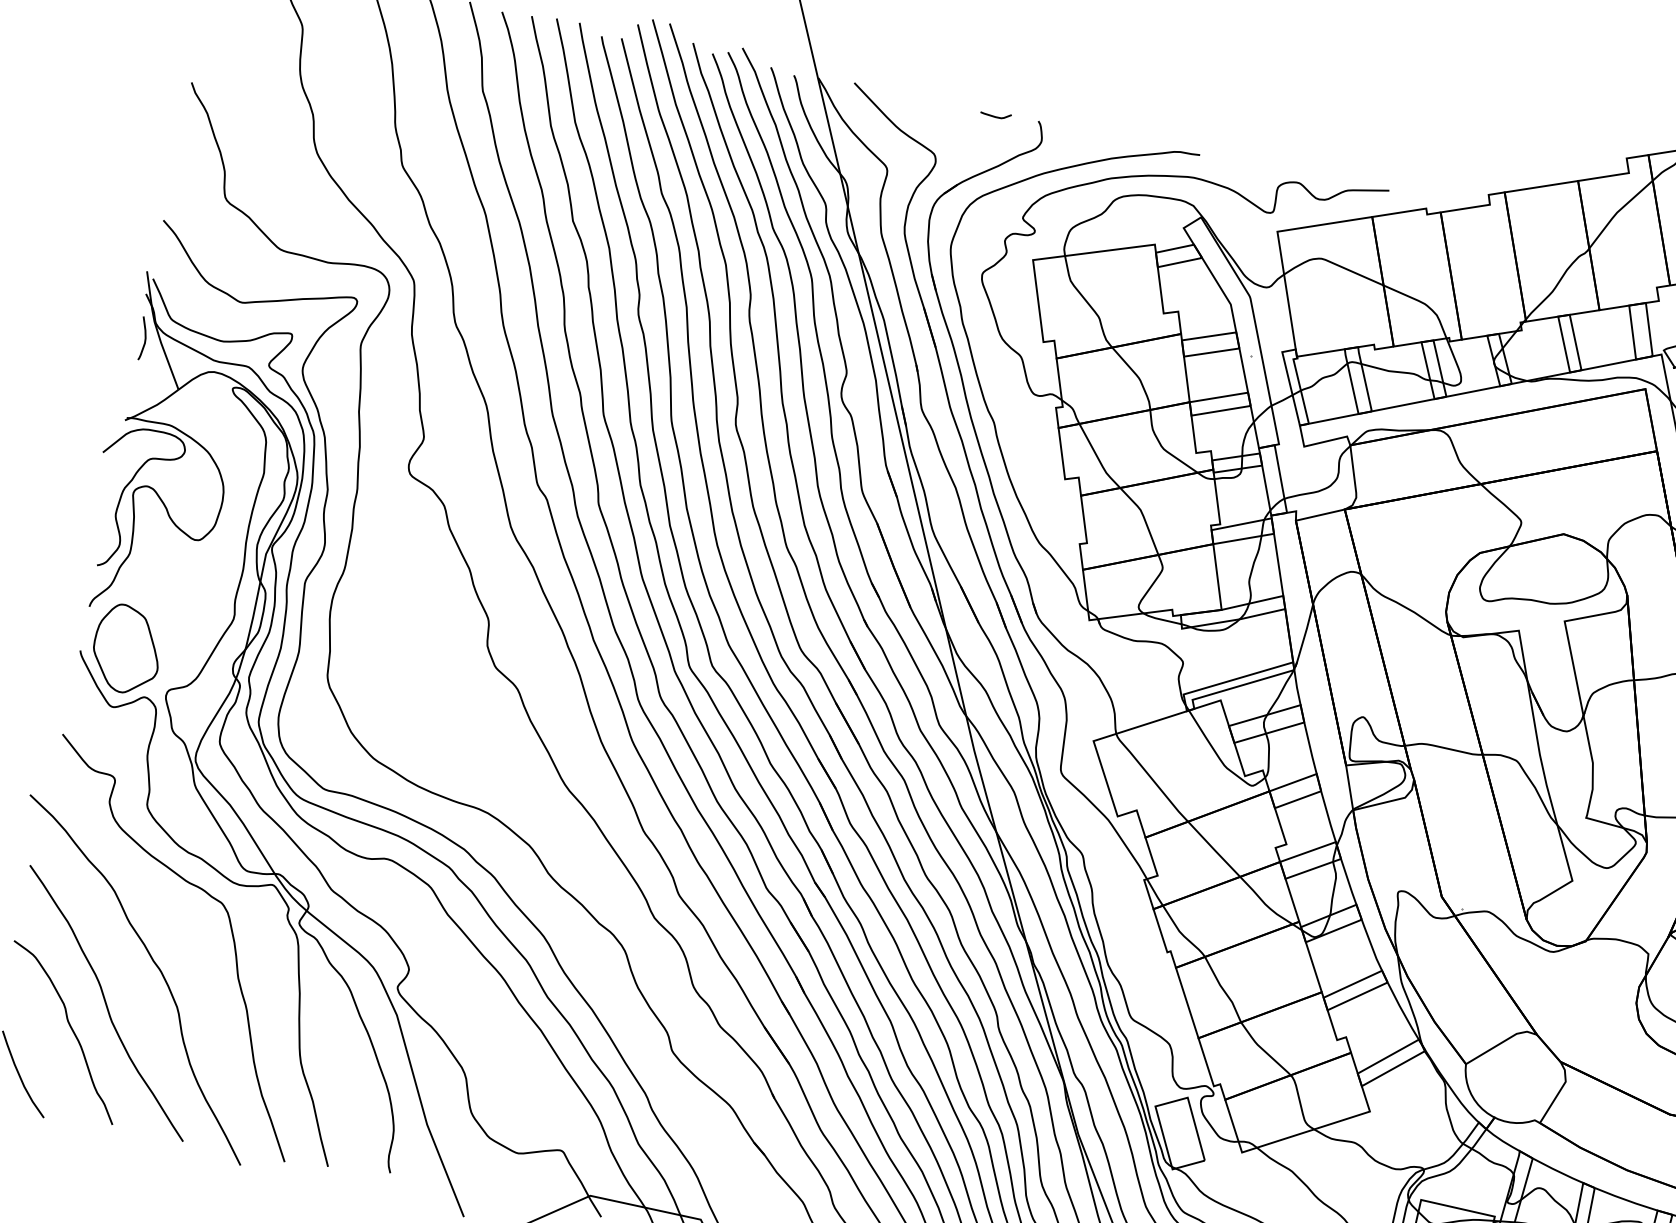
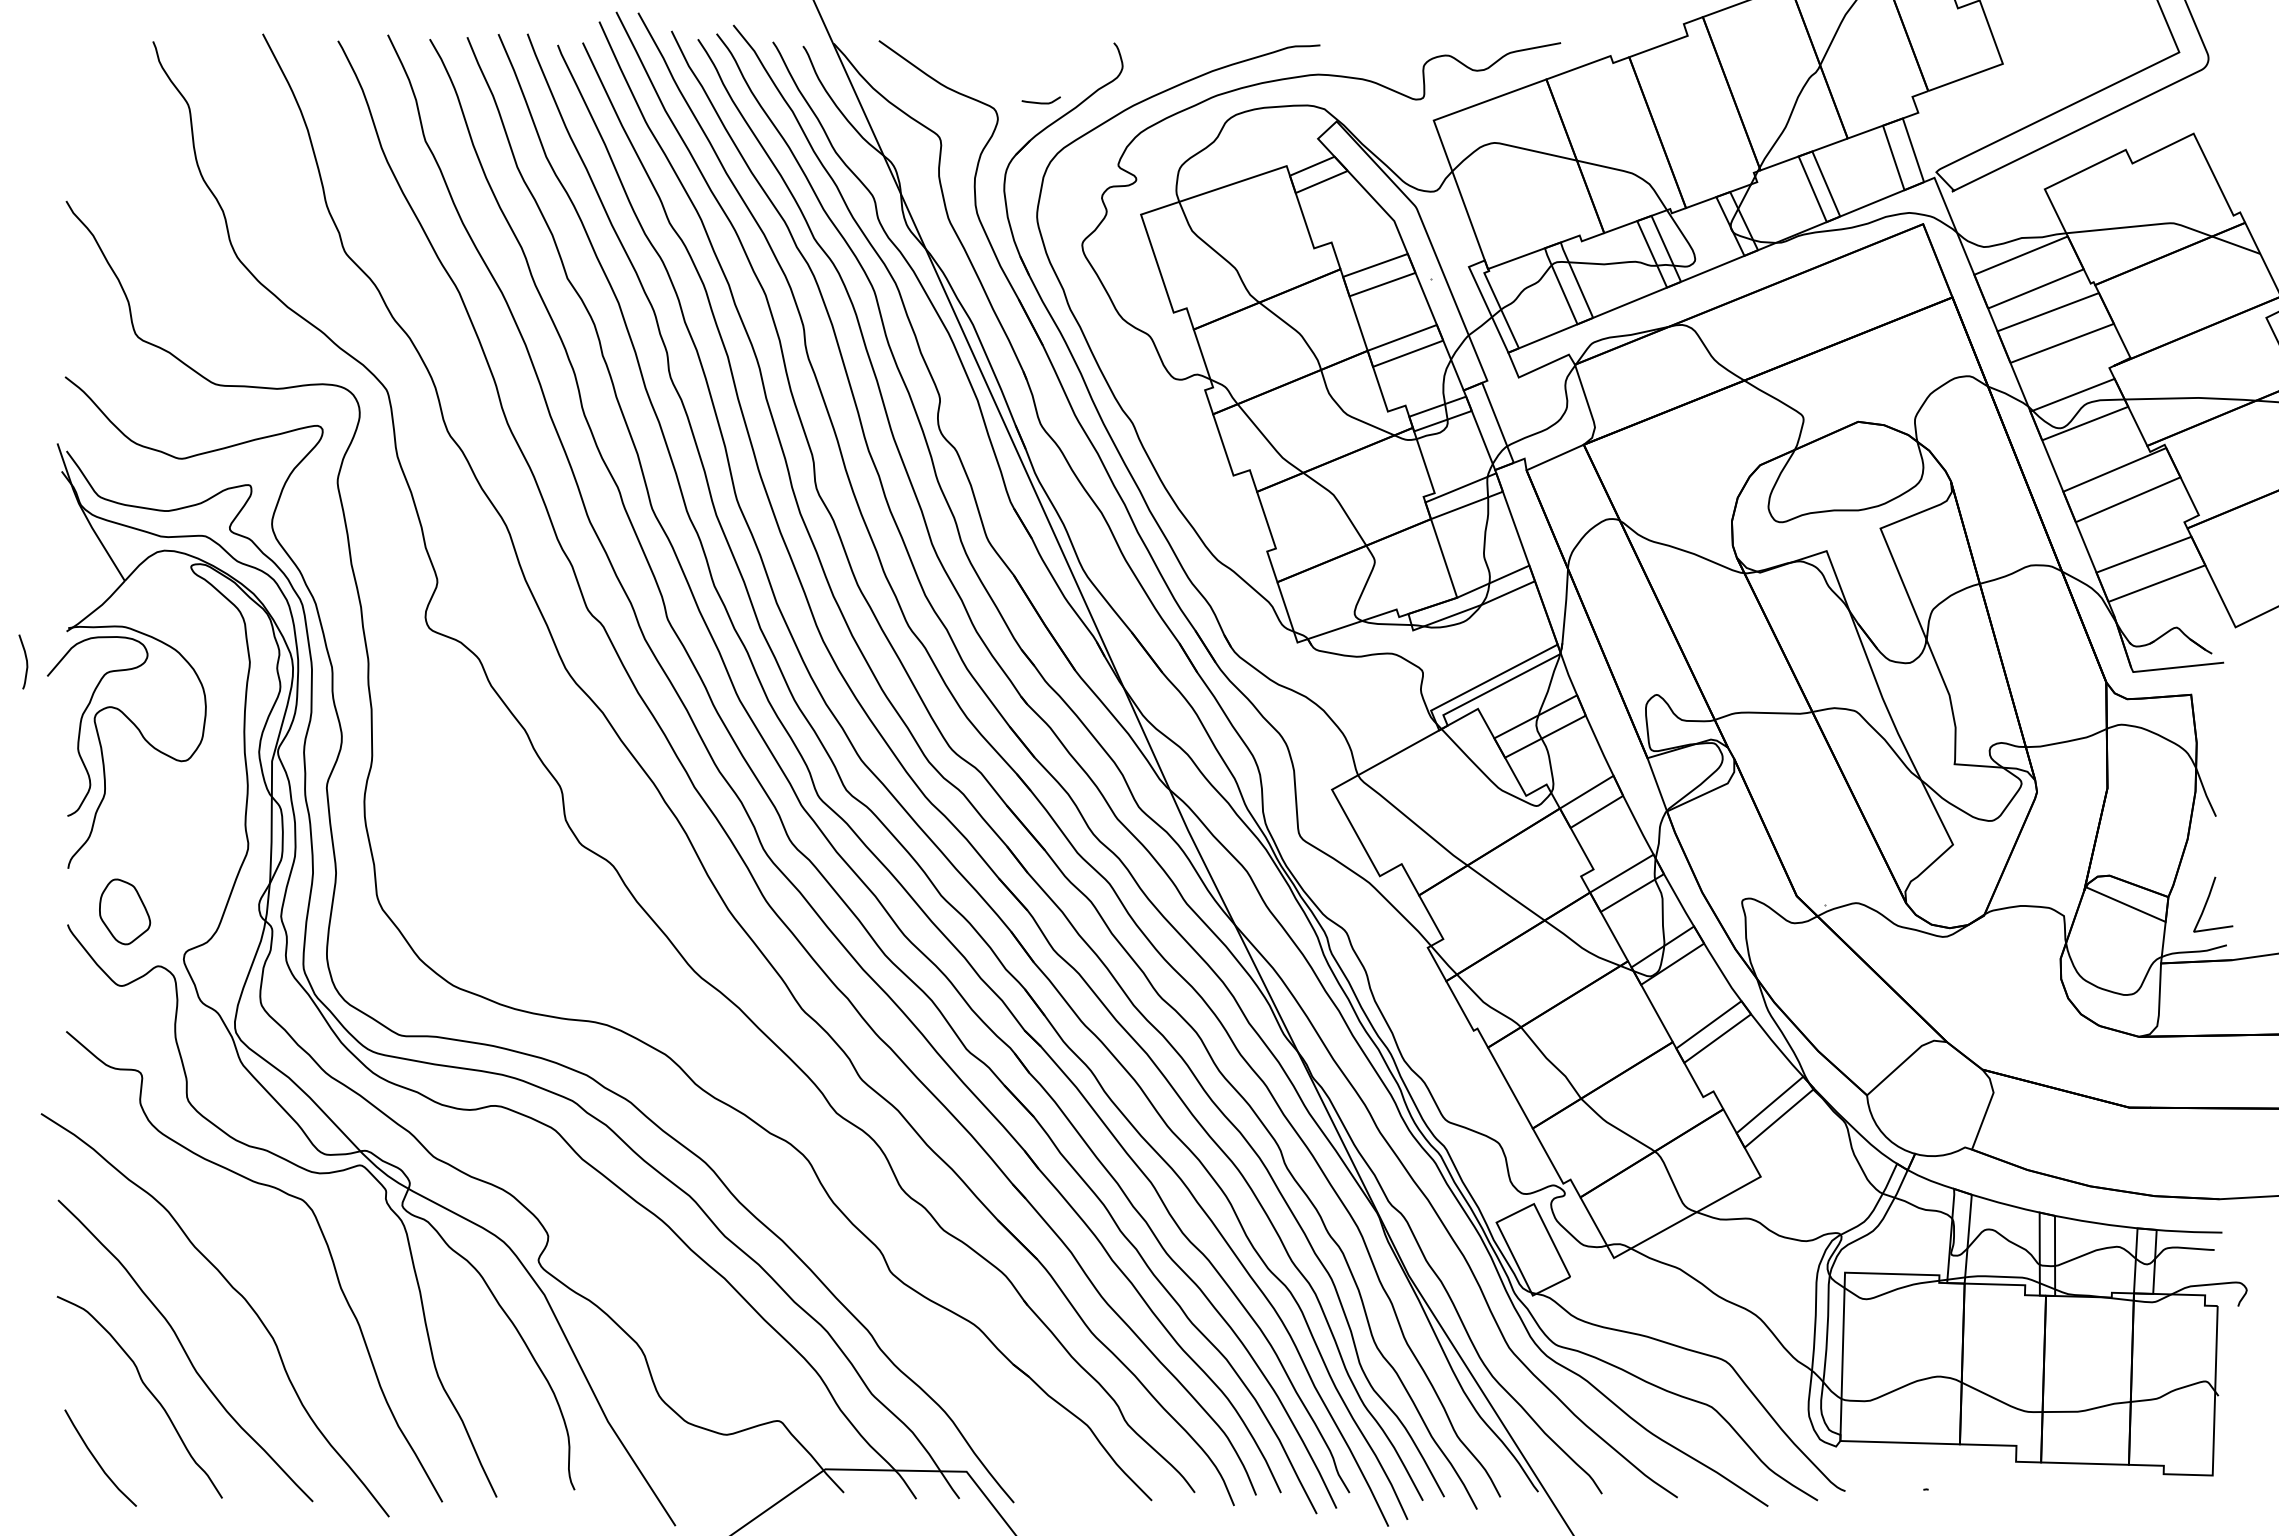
curve: (995, 116) -> (1040, 102), moved
curve: (144, 336) -> (25, 659), moved
part: (126, 649) -> (124, 911), size x0.6

